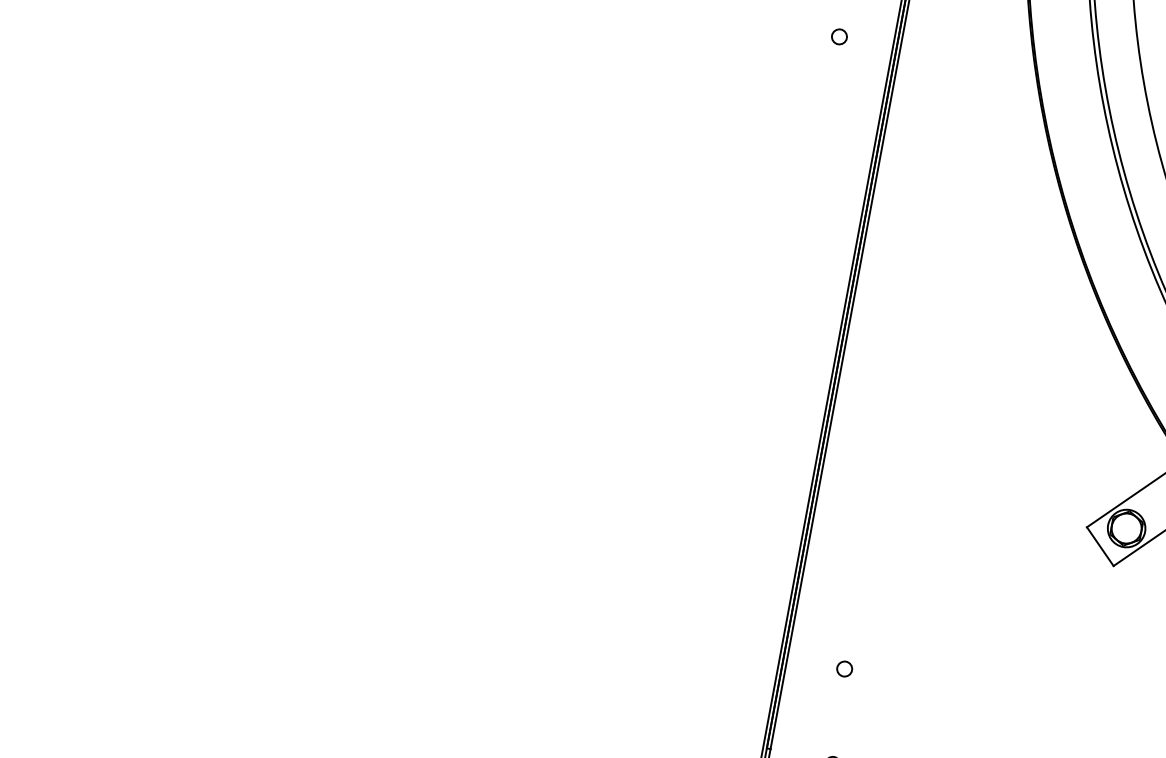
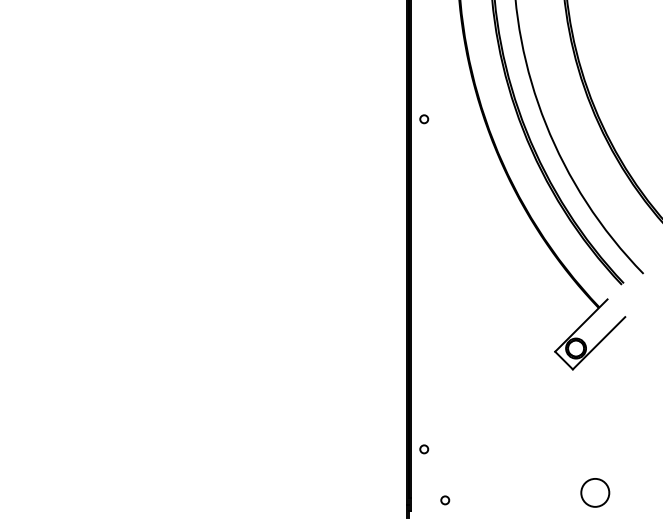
circle: (839, 37) -> (424, 119), moved
circle: (845, 669) -> (424, 449), moved

